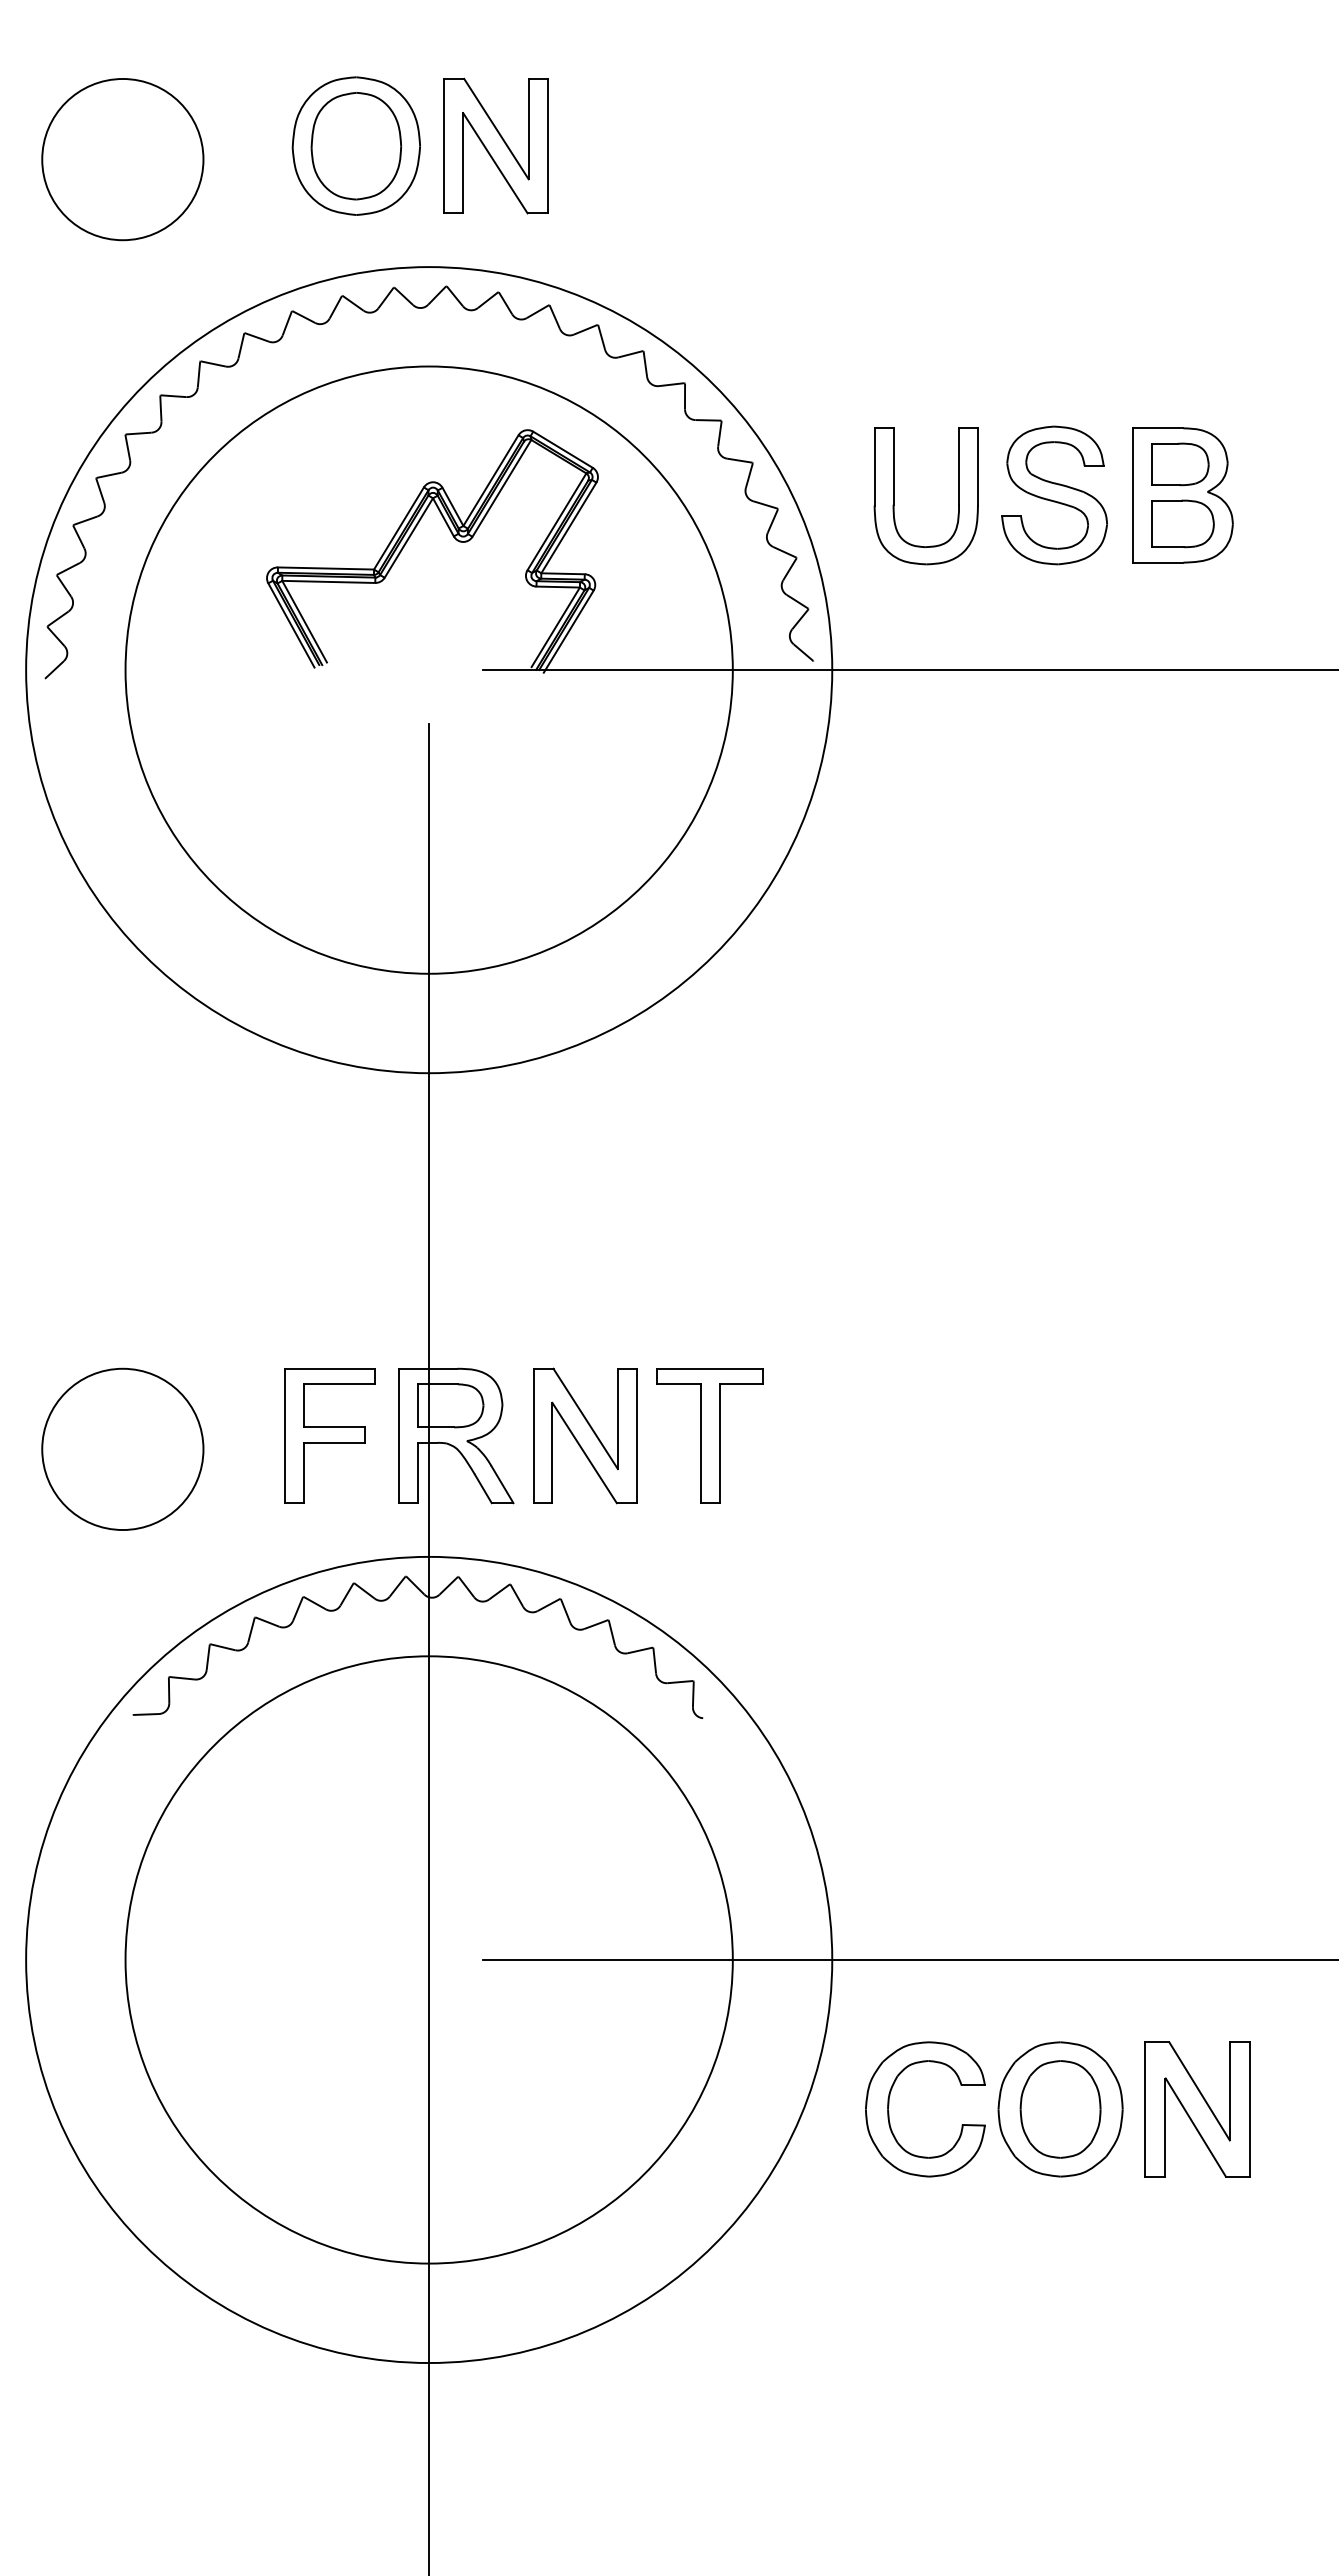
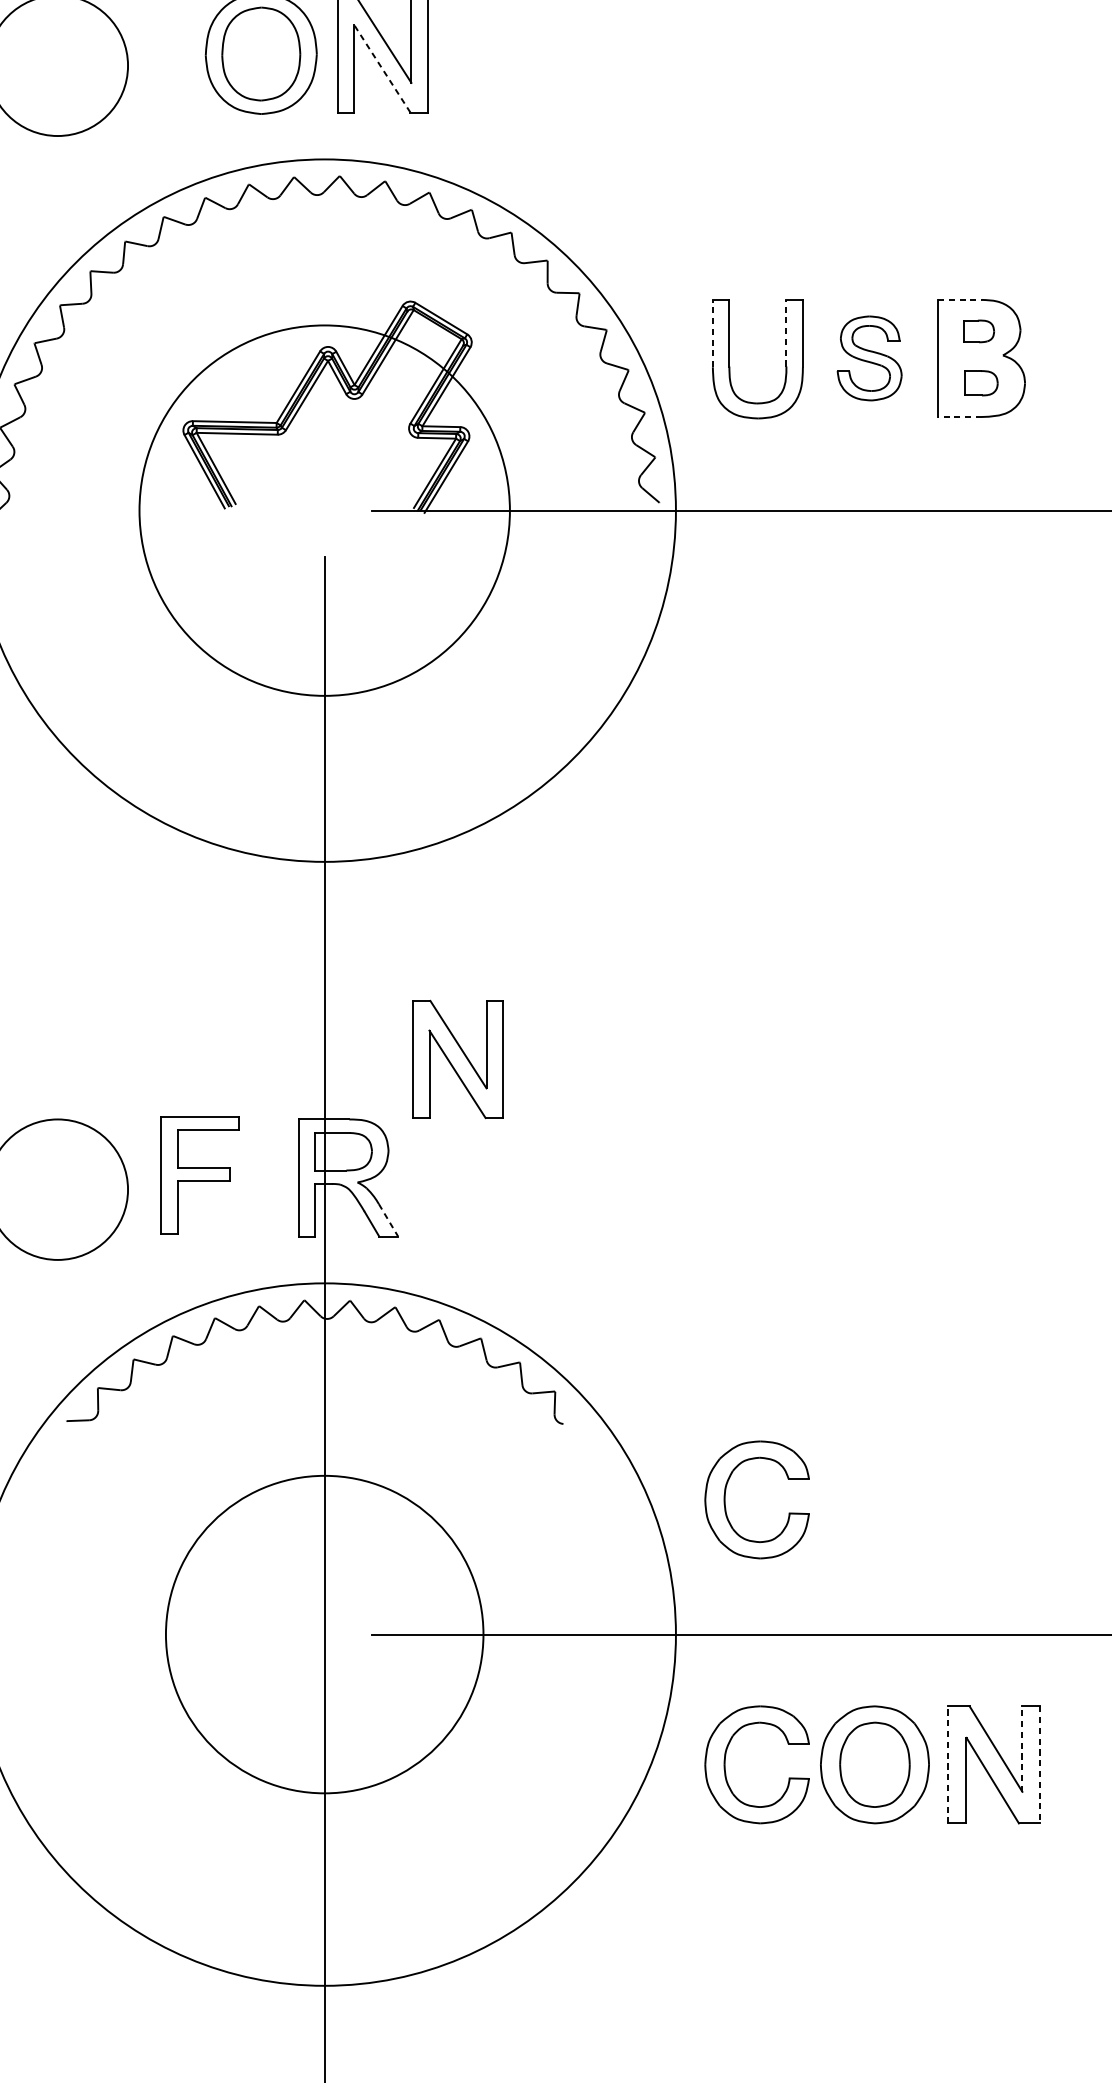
line: (495, 163) -> (382, 69), solid -> dashed
line: (1158, 428) -> (960, 300), solid -> dashed
part: (1180, 464) -> (979, 331), size x0.6
line: (874, 466) -> (712, 333), solid -> dashed
line: (959, 466) -> (786, 333), solid -> dashed
part: (1054, 495) -> (869, 358), size x0.7
part: (1182, 523) -> (981, 382), size x0.6
line: (1157, 562) -> (959, 416), solid -> dashed
circle: (428, 669) -> (324, 510), size x0.7
part: (329, 1435) -> (199, 1174), moved
part: (585, 1435) -> (458, 1059), moved
part: (709, 1435) -> (568, 1177), removed
line: (502, 1484) -> (388, 1220), solid -> dashed
part: (889, 1808) -> (725, 1502), added
circle: (428, 1959) -> (324, 1634), size x0.6
line: (1229, 2090) -> (1022, 1748), solid -> dashed
line: (1144, 2108) -> (948, 1764), solid -> dashed
line: (1250, 2109) -> (1040, 1764), solid -> dashed

